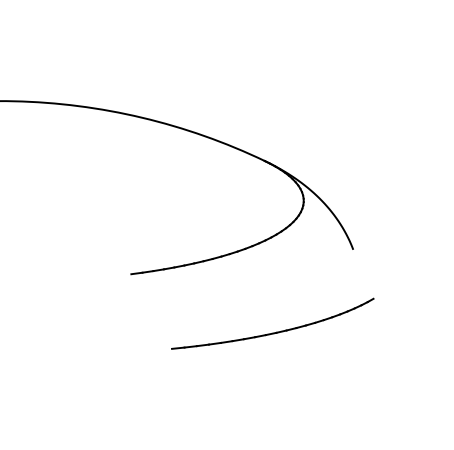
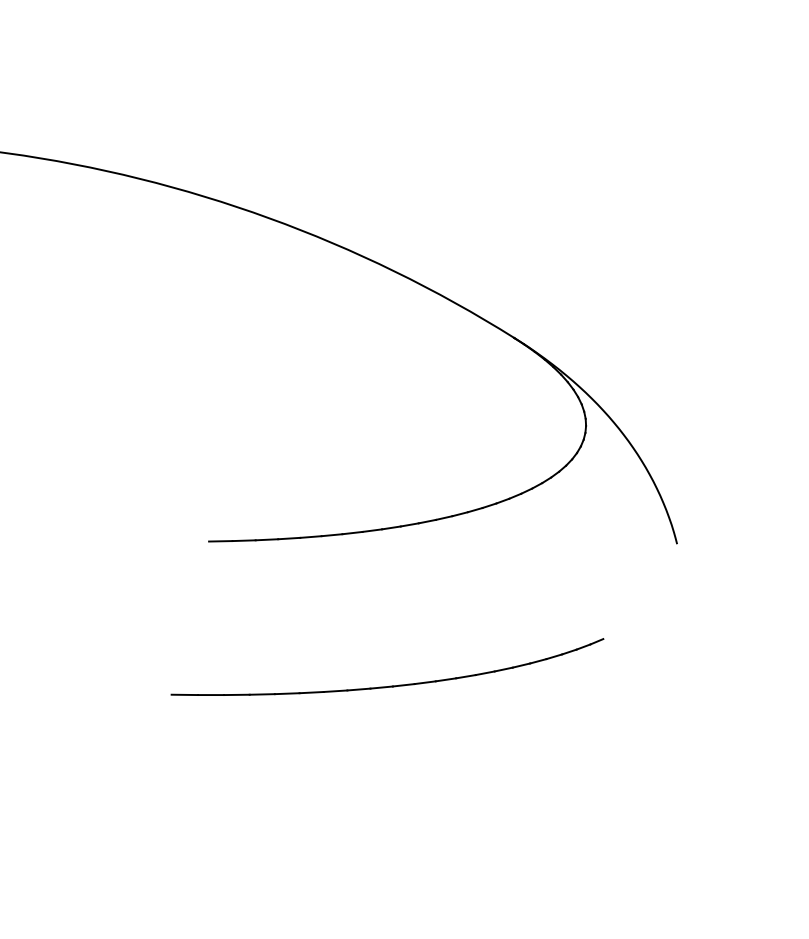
part: (276, 331) -> (393, 683), moved

